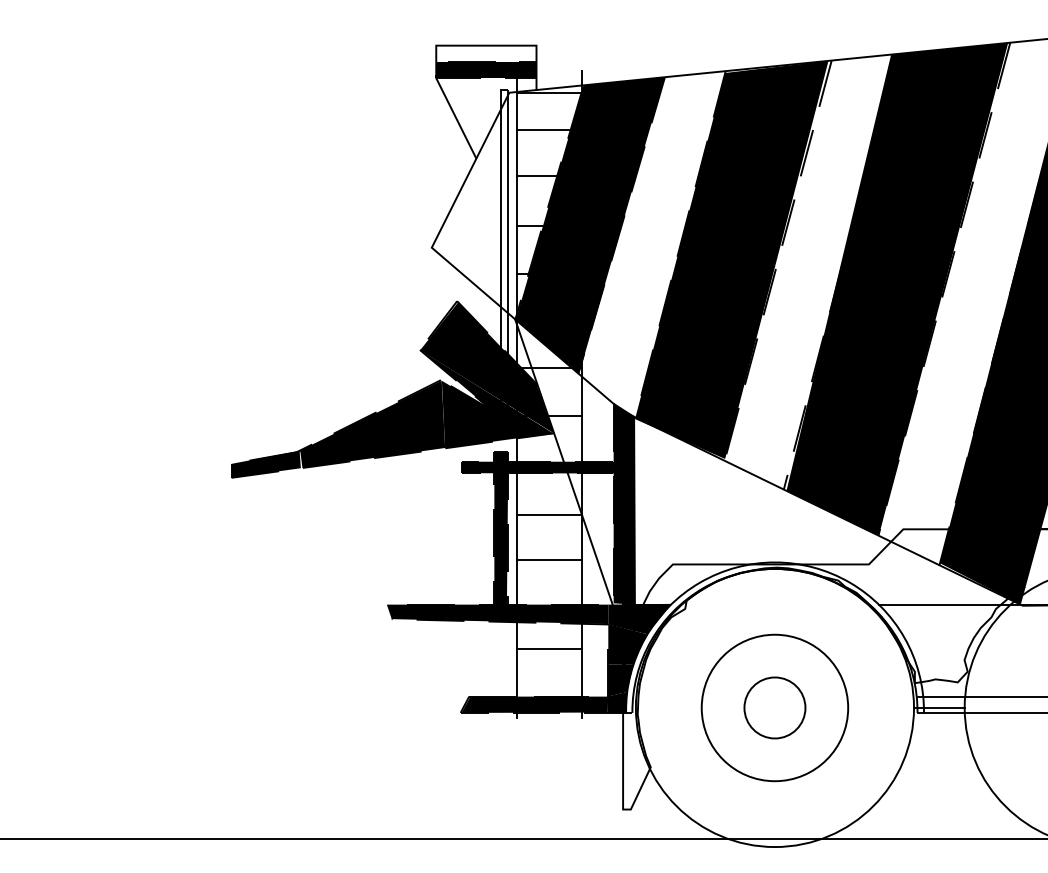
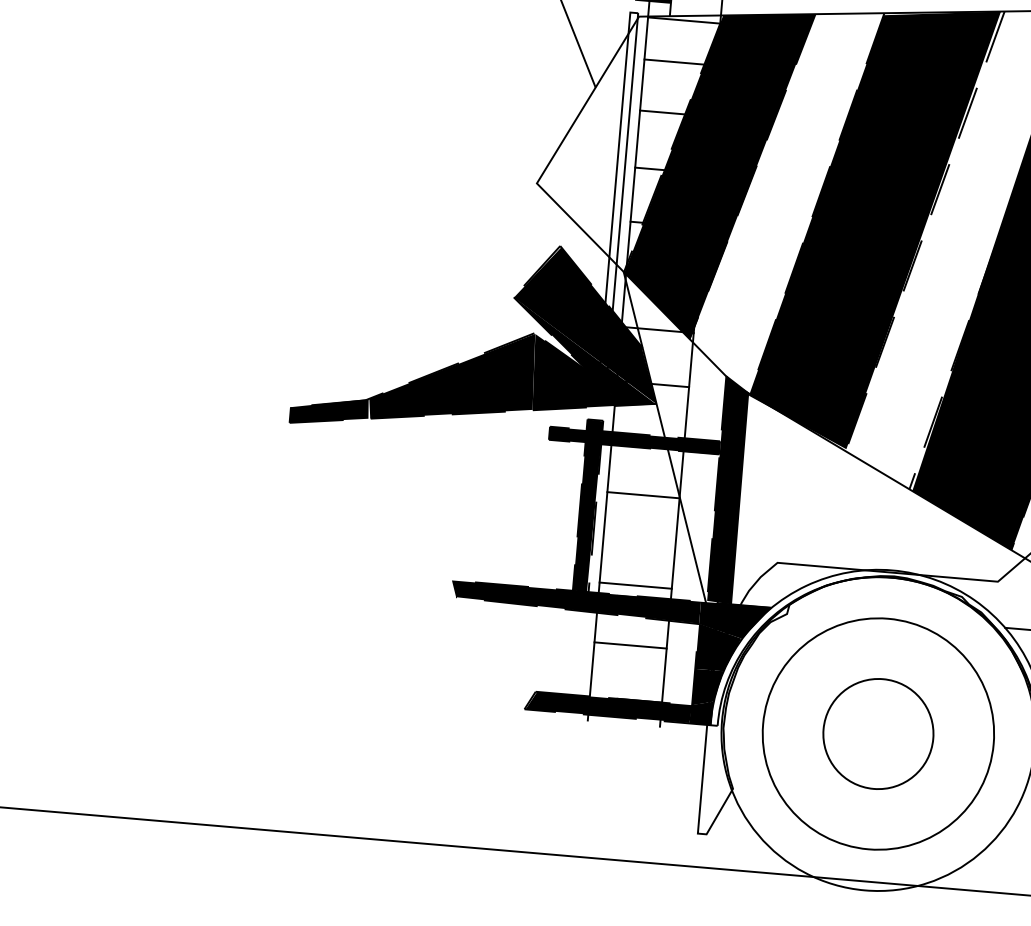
line: (549, 560) -> (635, 585), moved
circle: (774, 707) -> (877, 733), size x1.4
circle: (774, 707) -> (877, 733), size x1.6

